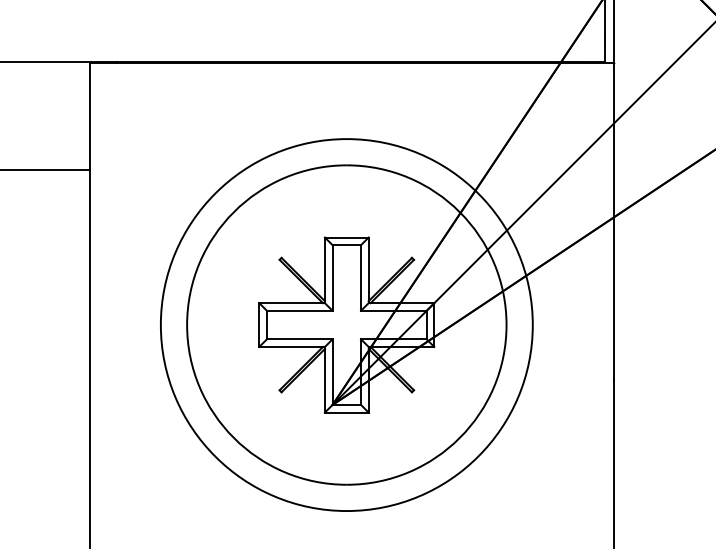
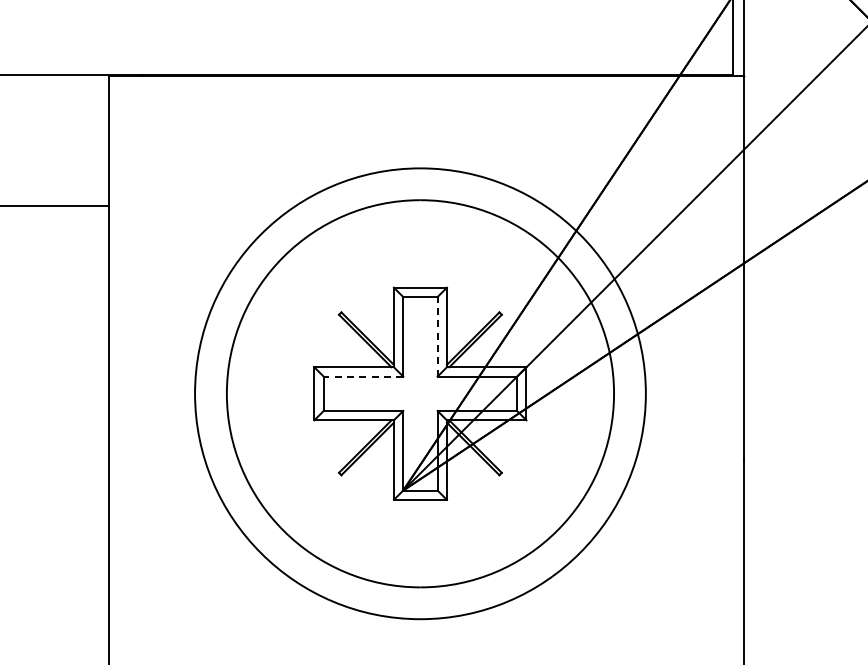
line: (360, 277) -> (437, 336), solid -> dashed
line: (299, 310) -> (363, 376), solid -> dashed

